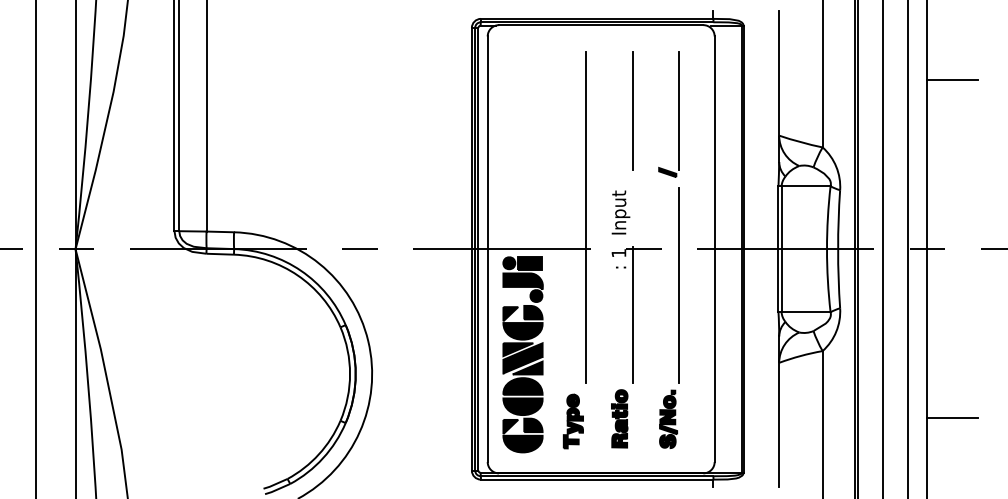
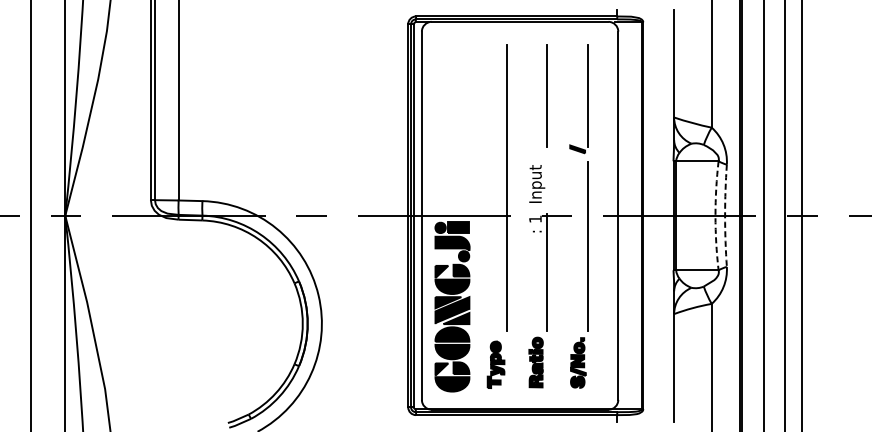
line: (951, 80) -> (823, 69), removed
arc: (826, 249) -> (715, 216), solid -> dashed
arc: (838, 249) -> (725, 216), solid -> dashed
line: (951, 418) -> (823, 362), removed

